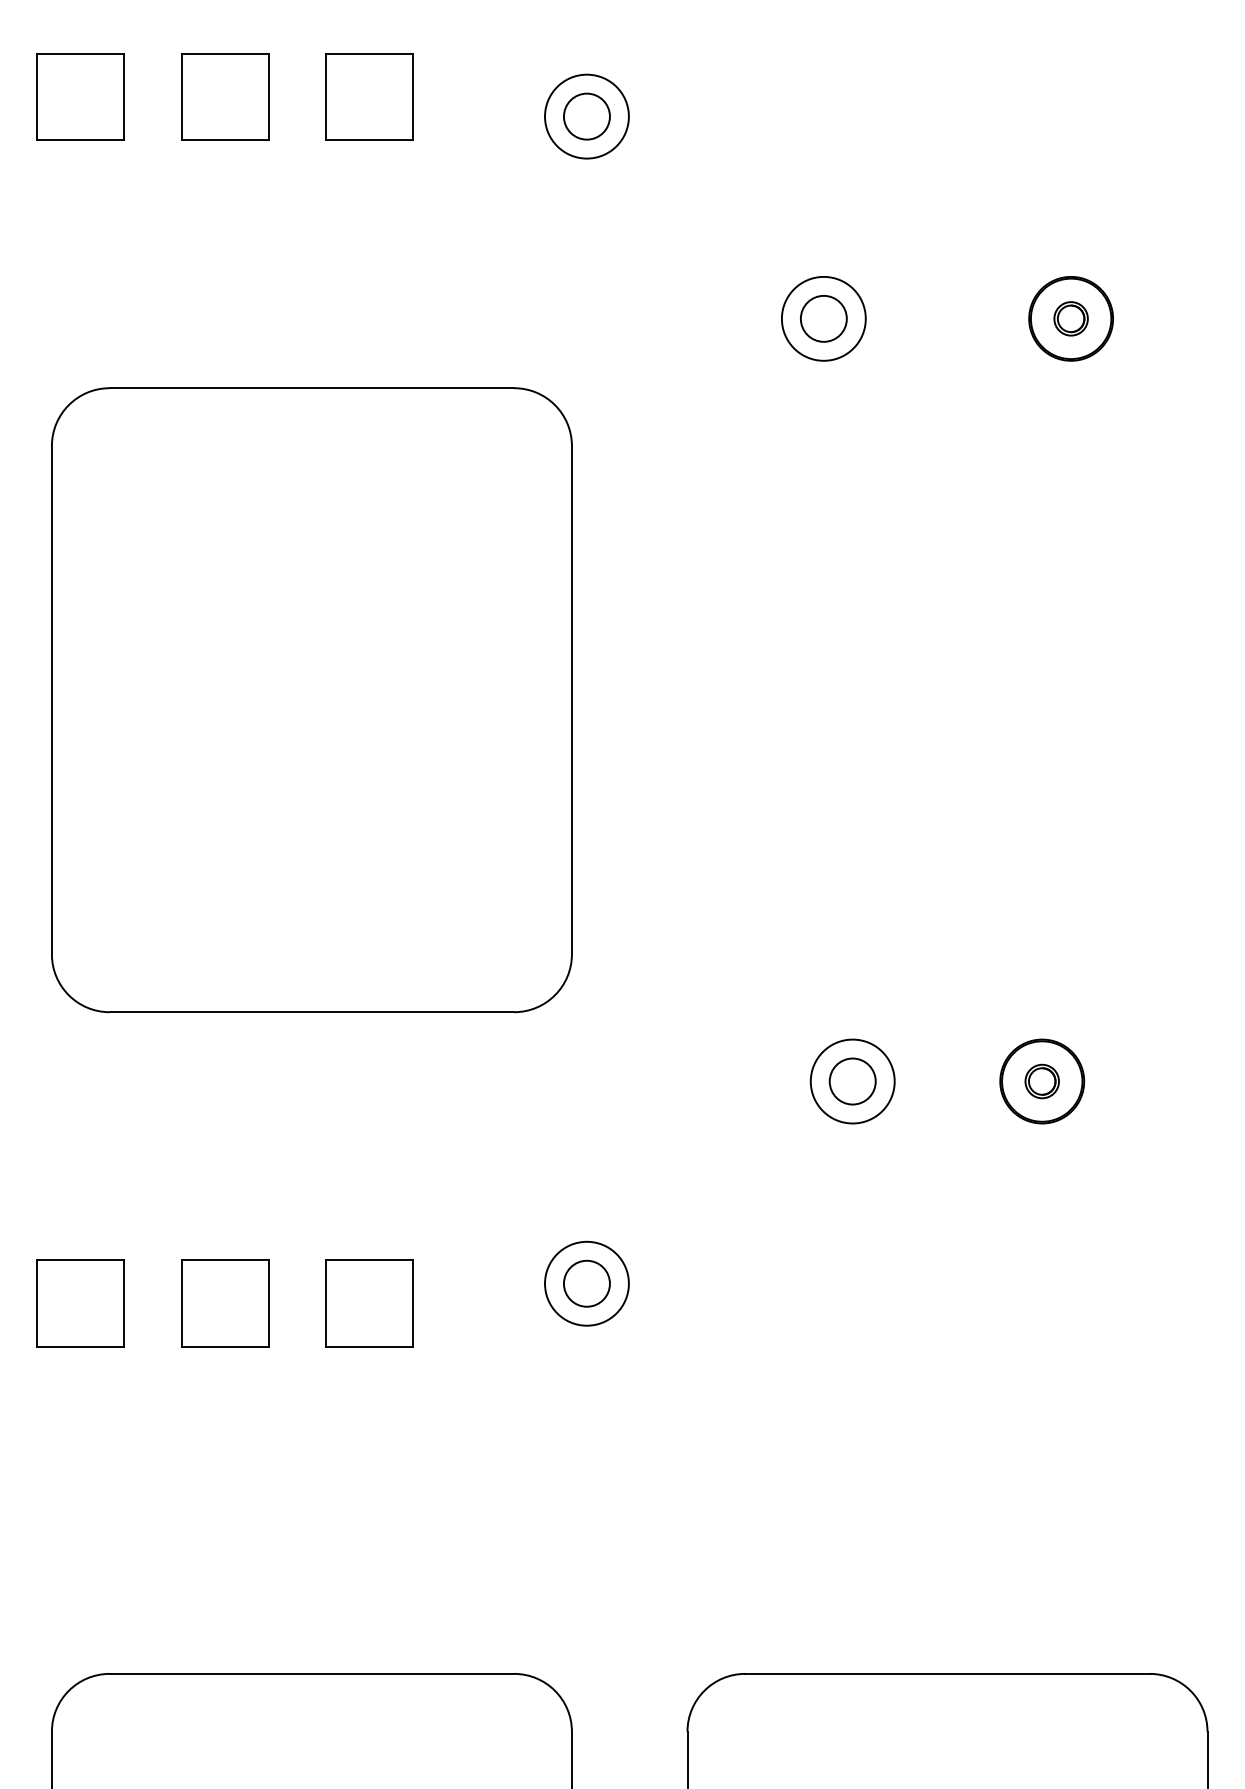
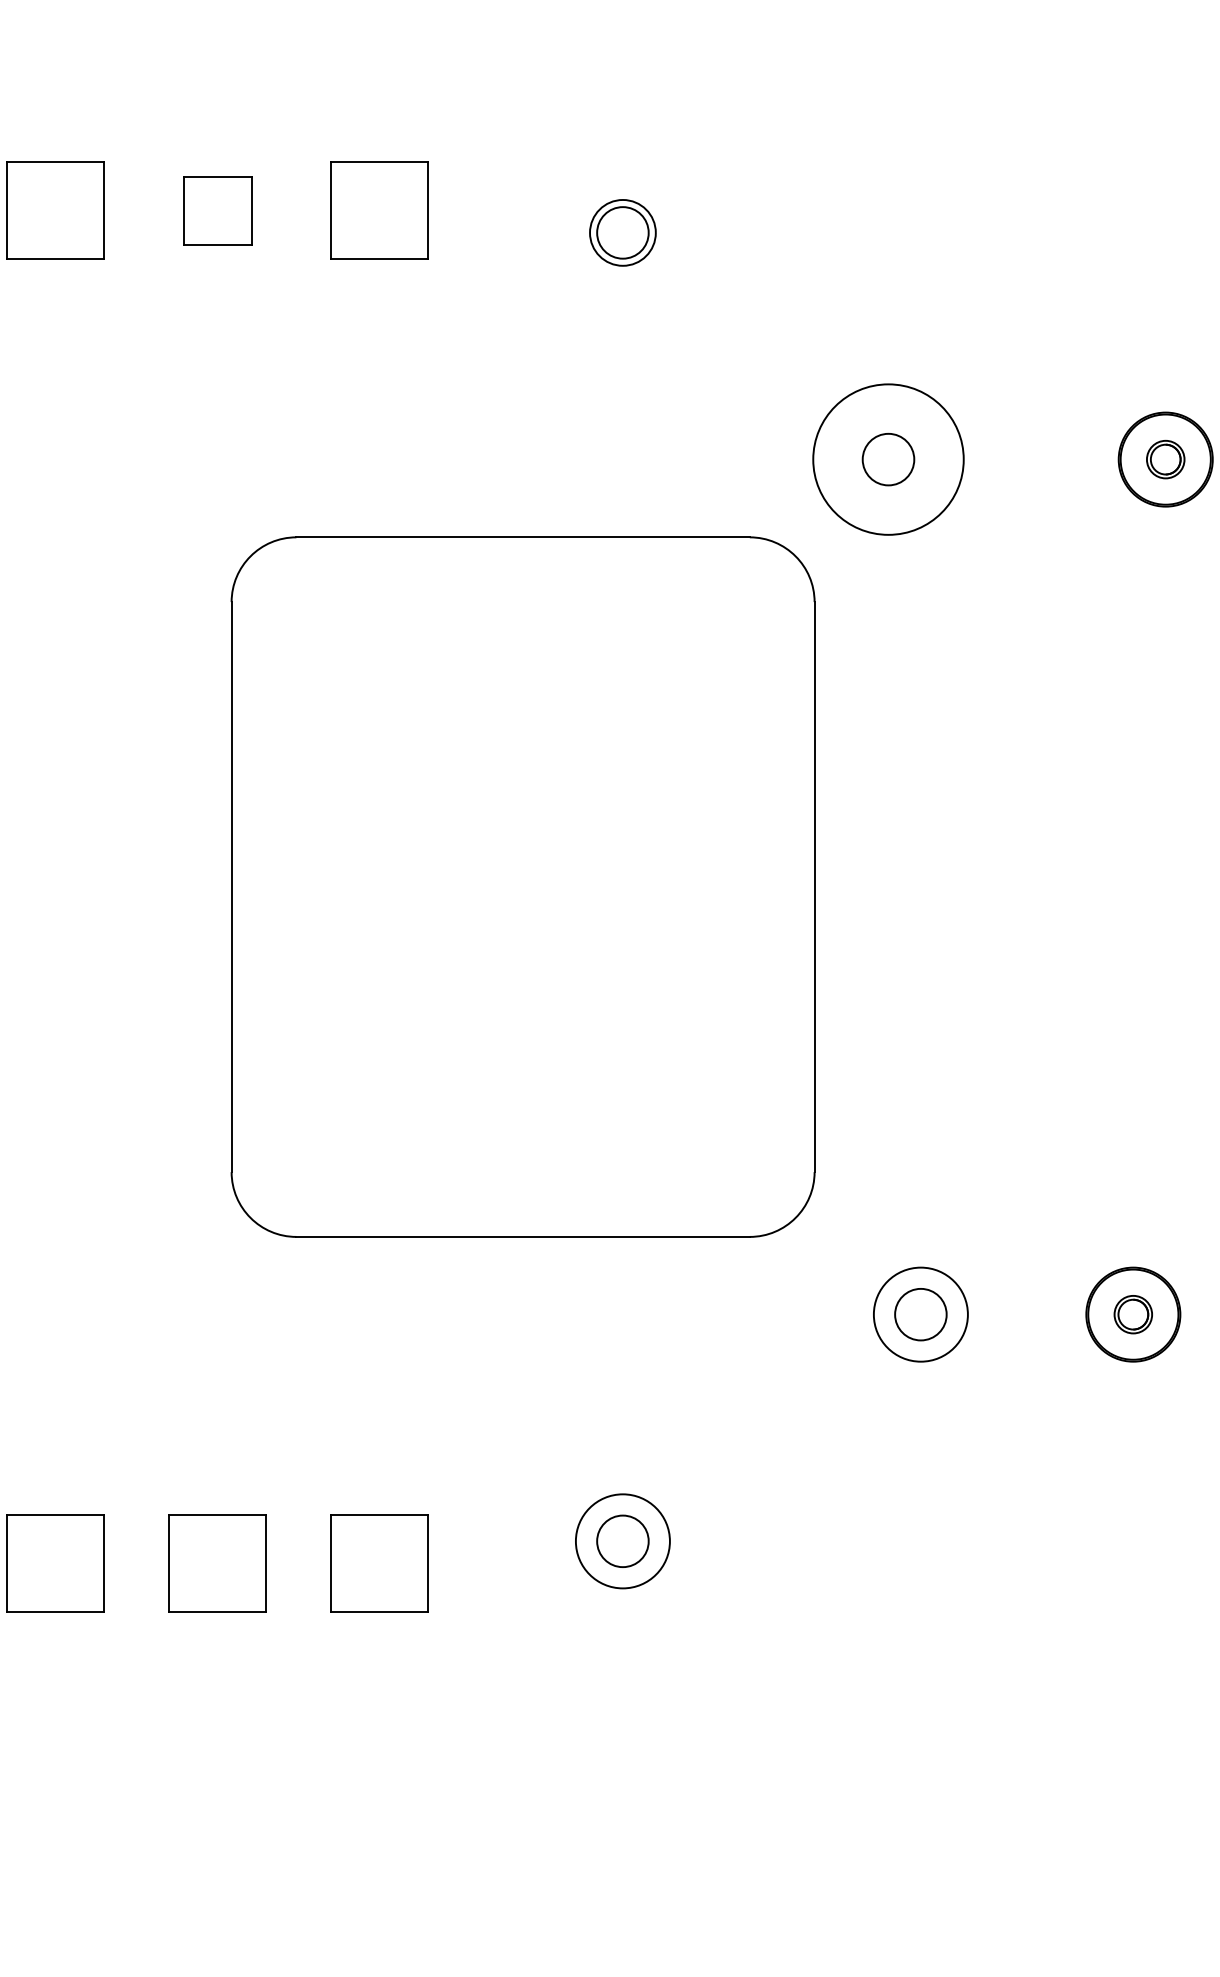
part: (225, 96) -> (217, 210), size x0.7
circle: (586, 116) -> (622, 232), size x0.7
circle: (823, 318) -> (888, 459), size x1.6
part: (311, 700) -> (522, 887), moved

